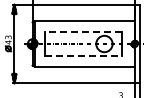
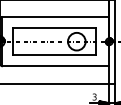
line: (83, 31) -> (54, 28), dashed -> solid
line: (84, 56) -> (55, 55), dashed -> solid

